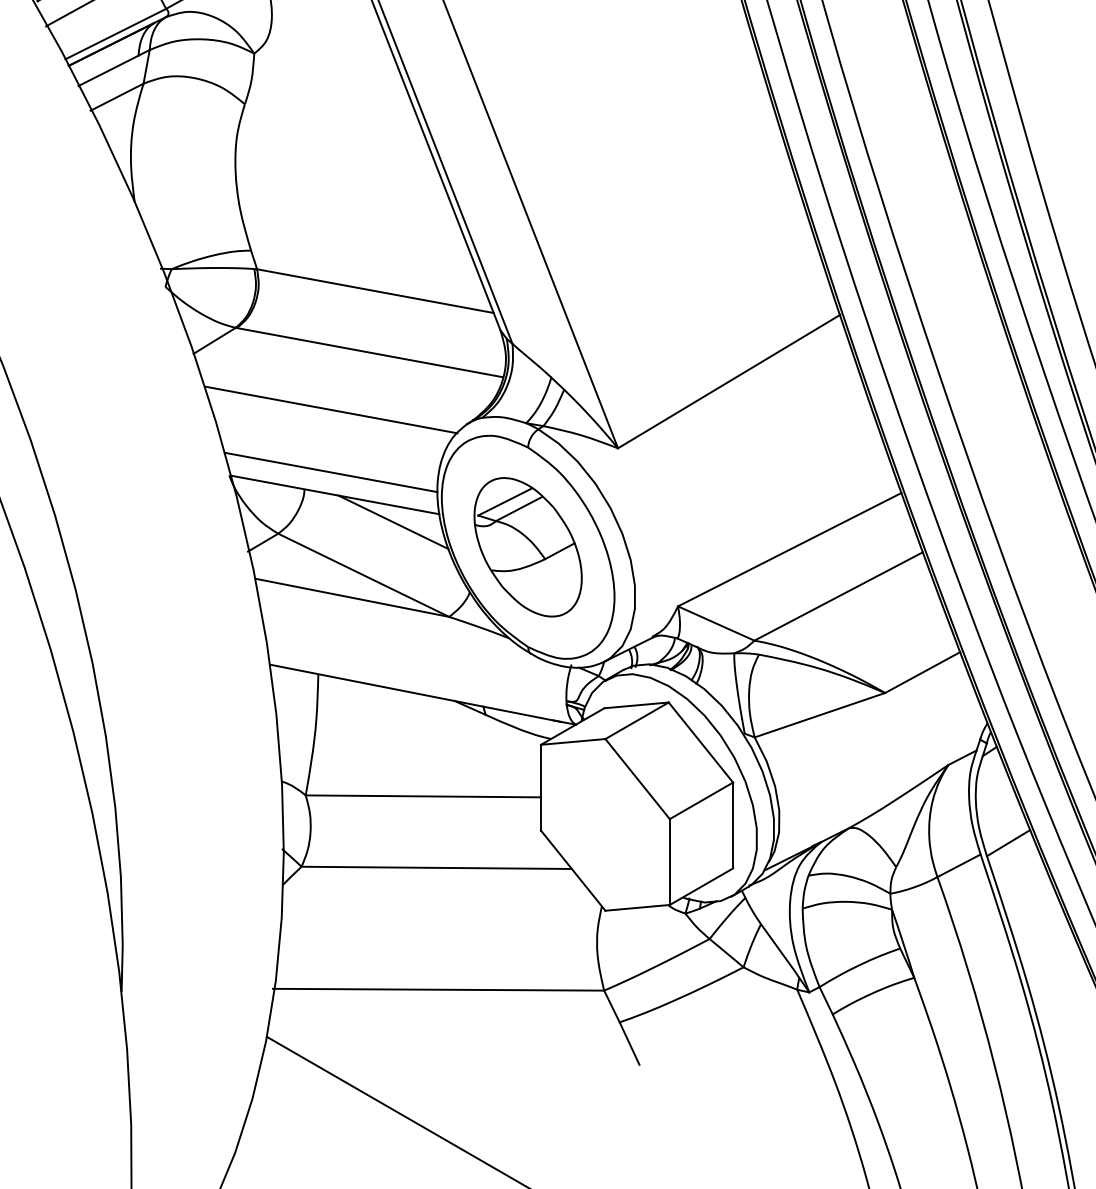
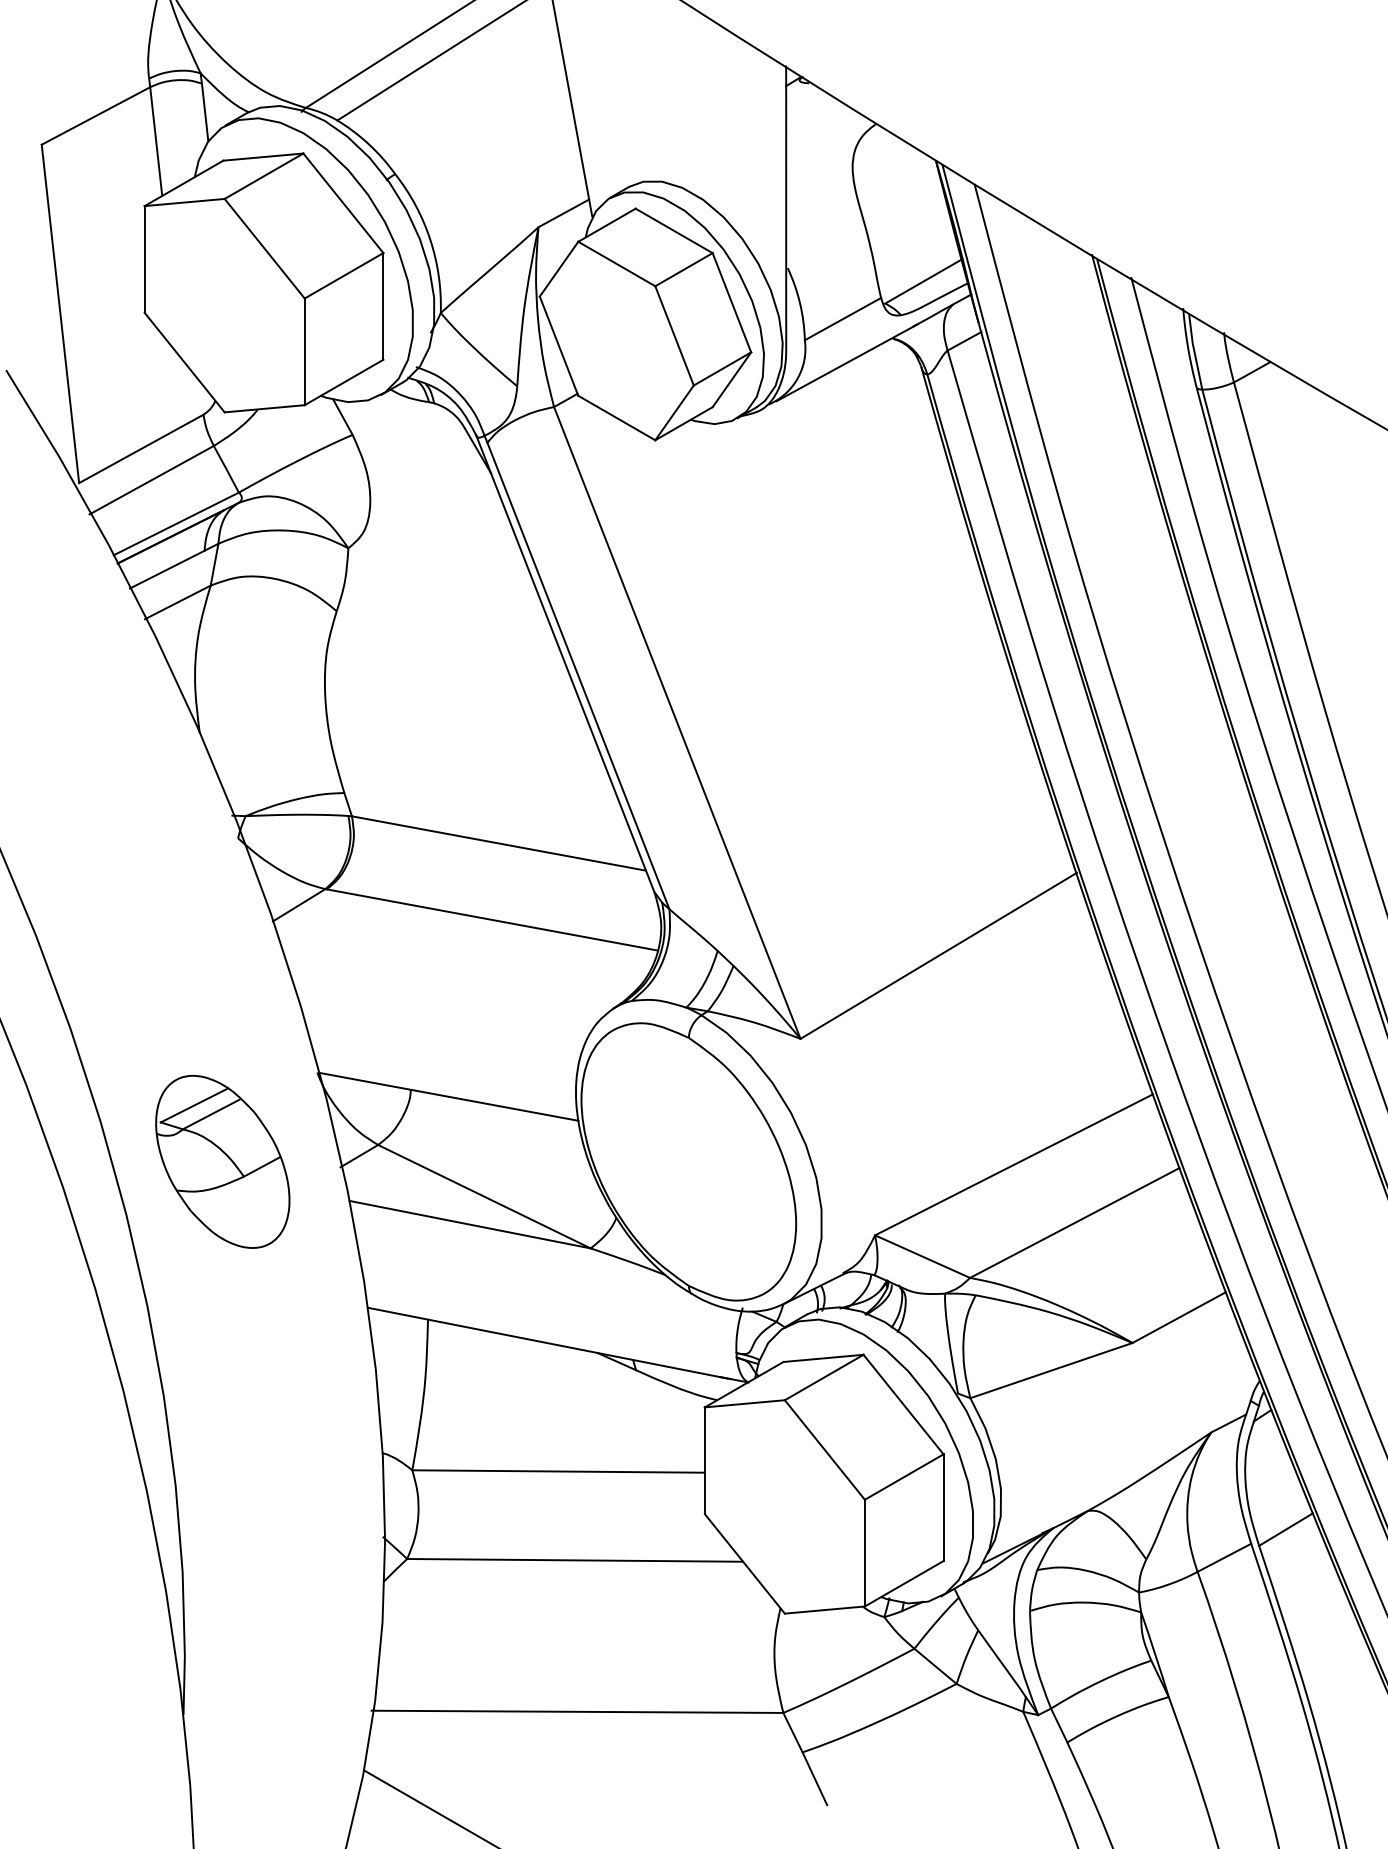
line: (331, 410) -> (444, 991), removed
line: (330, 472) -> (443, 1068), removed
line: (393, 522) -> (521, 1130), removed
part: (527, 546) -> (222, 1161), moved

